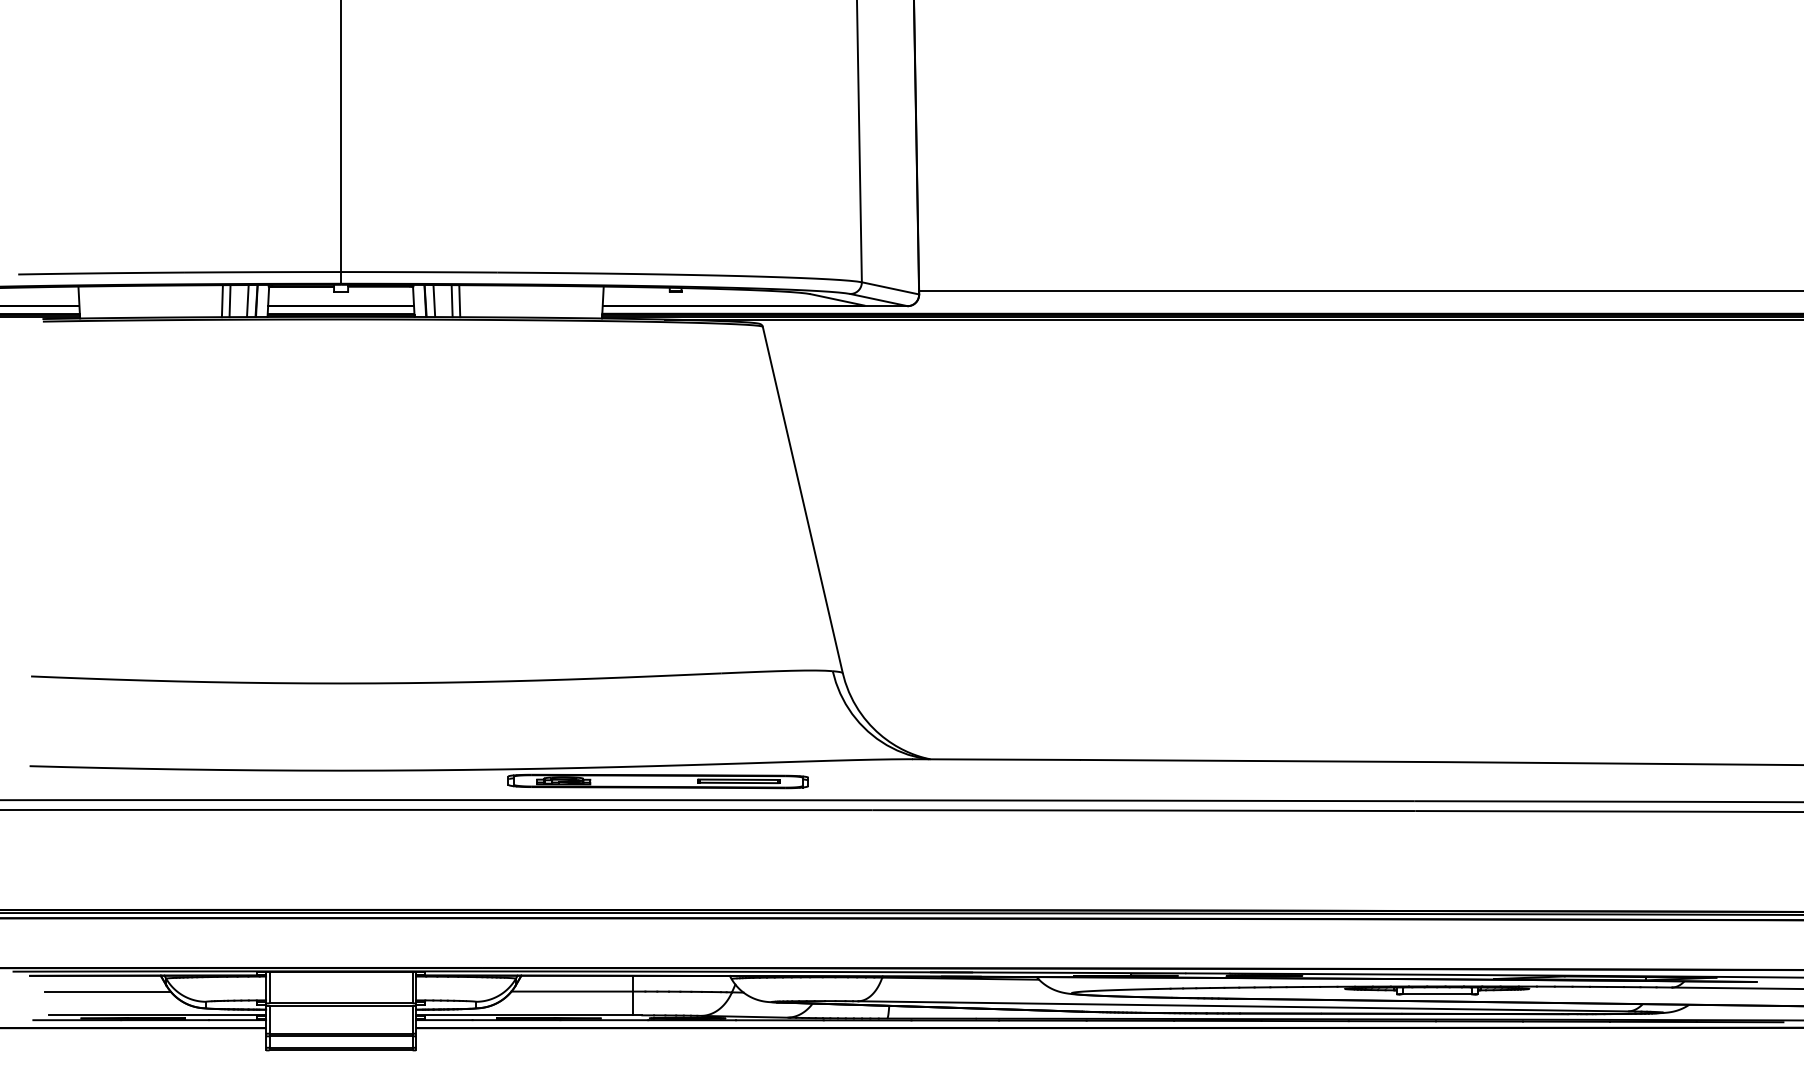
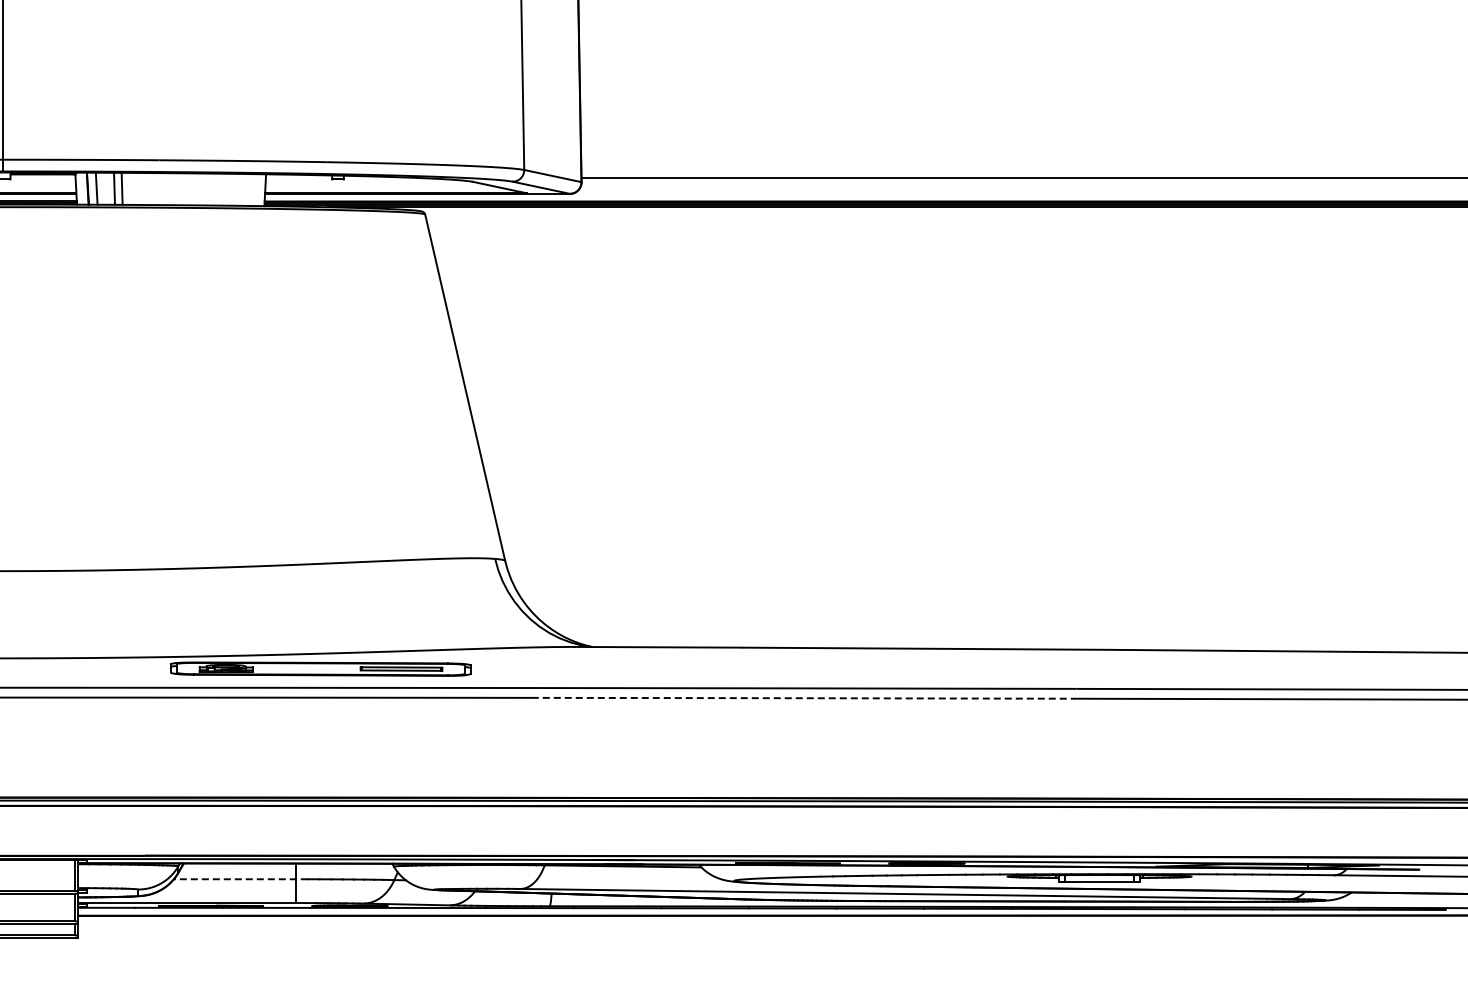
line: (1144, 810) -> (806, 698), solid -> dashed
line: (578, 991) -> (240, 879), solid -> dashed

